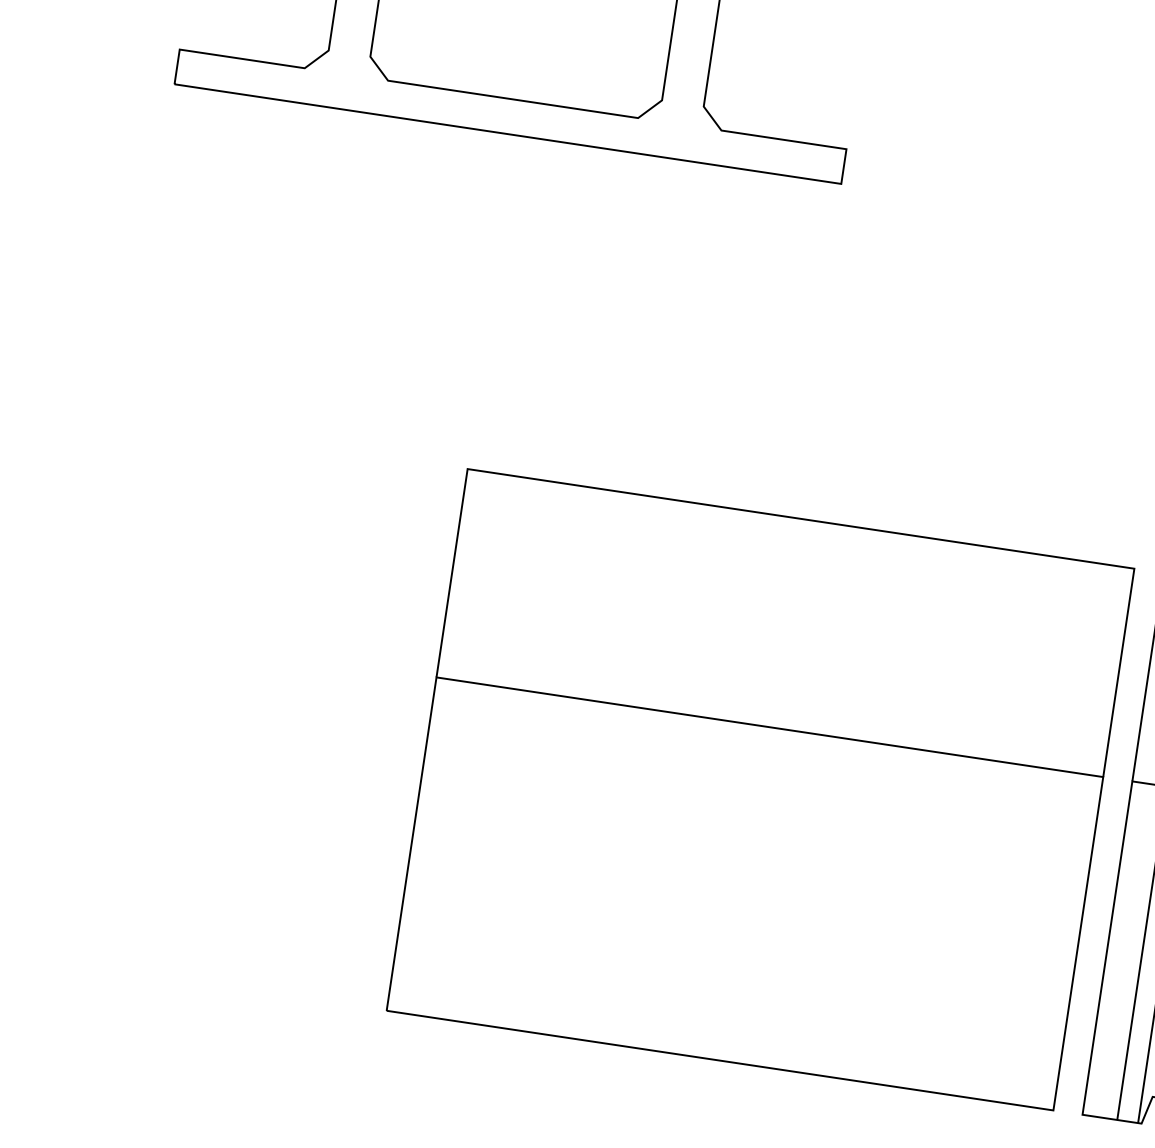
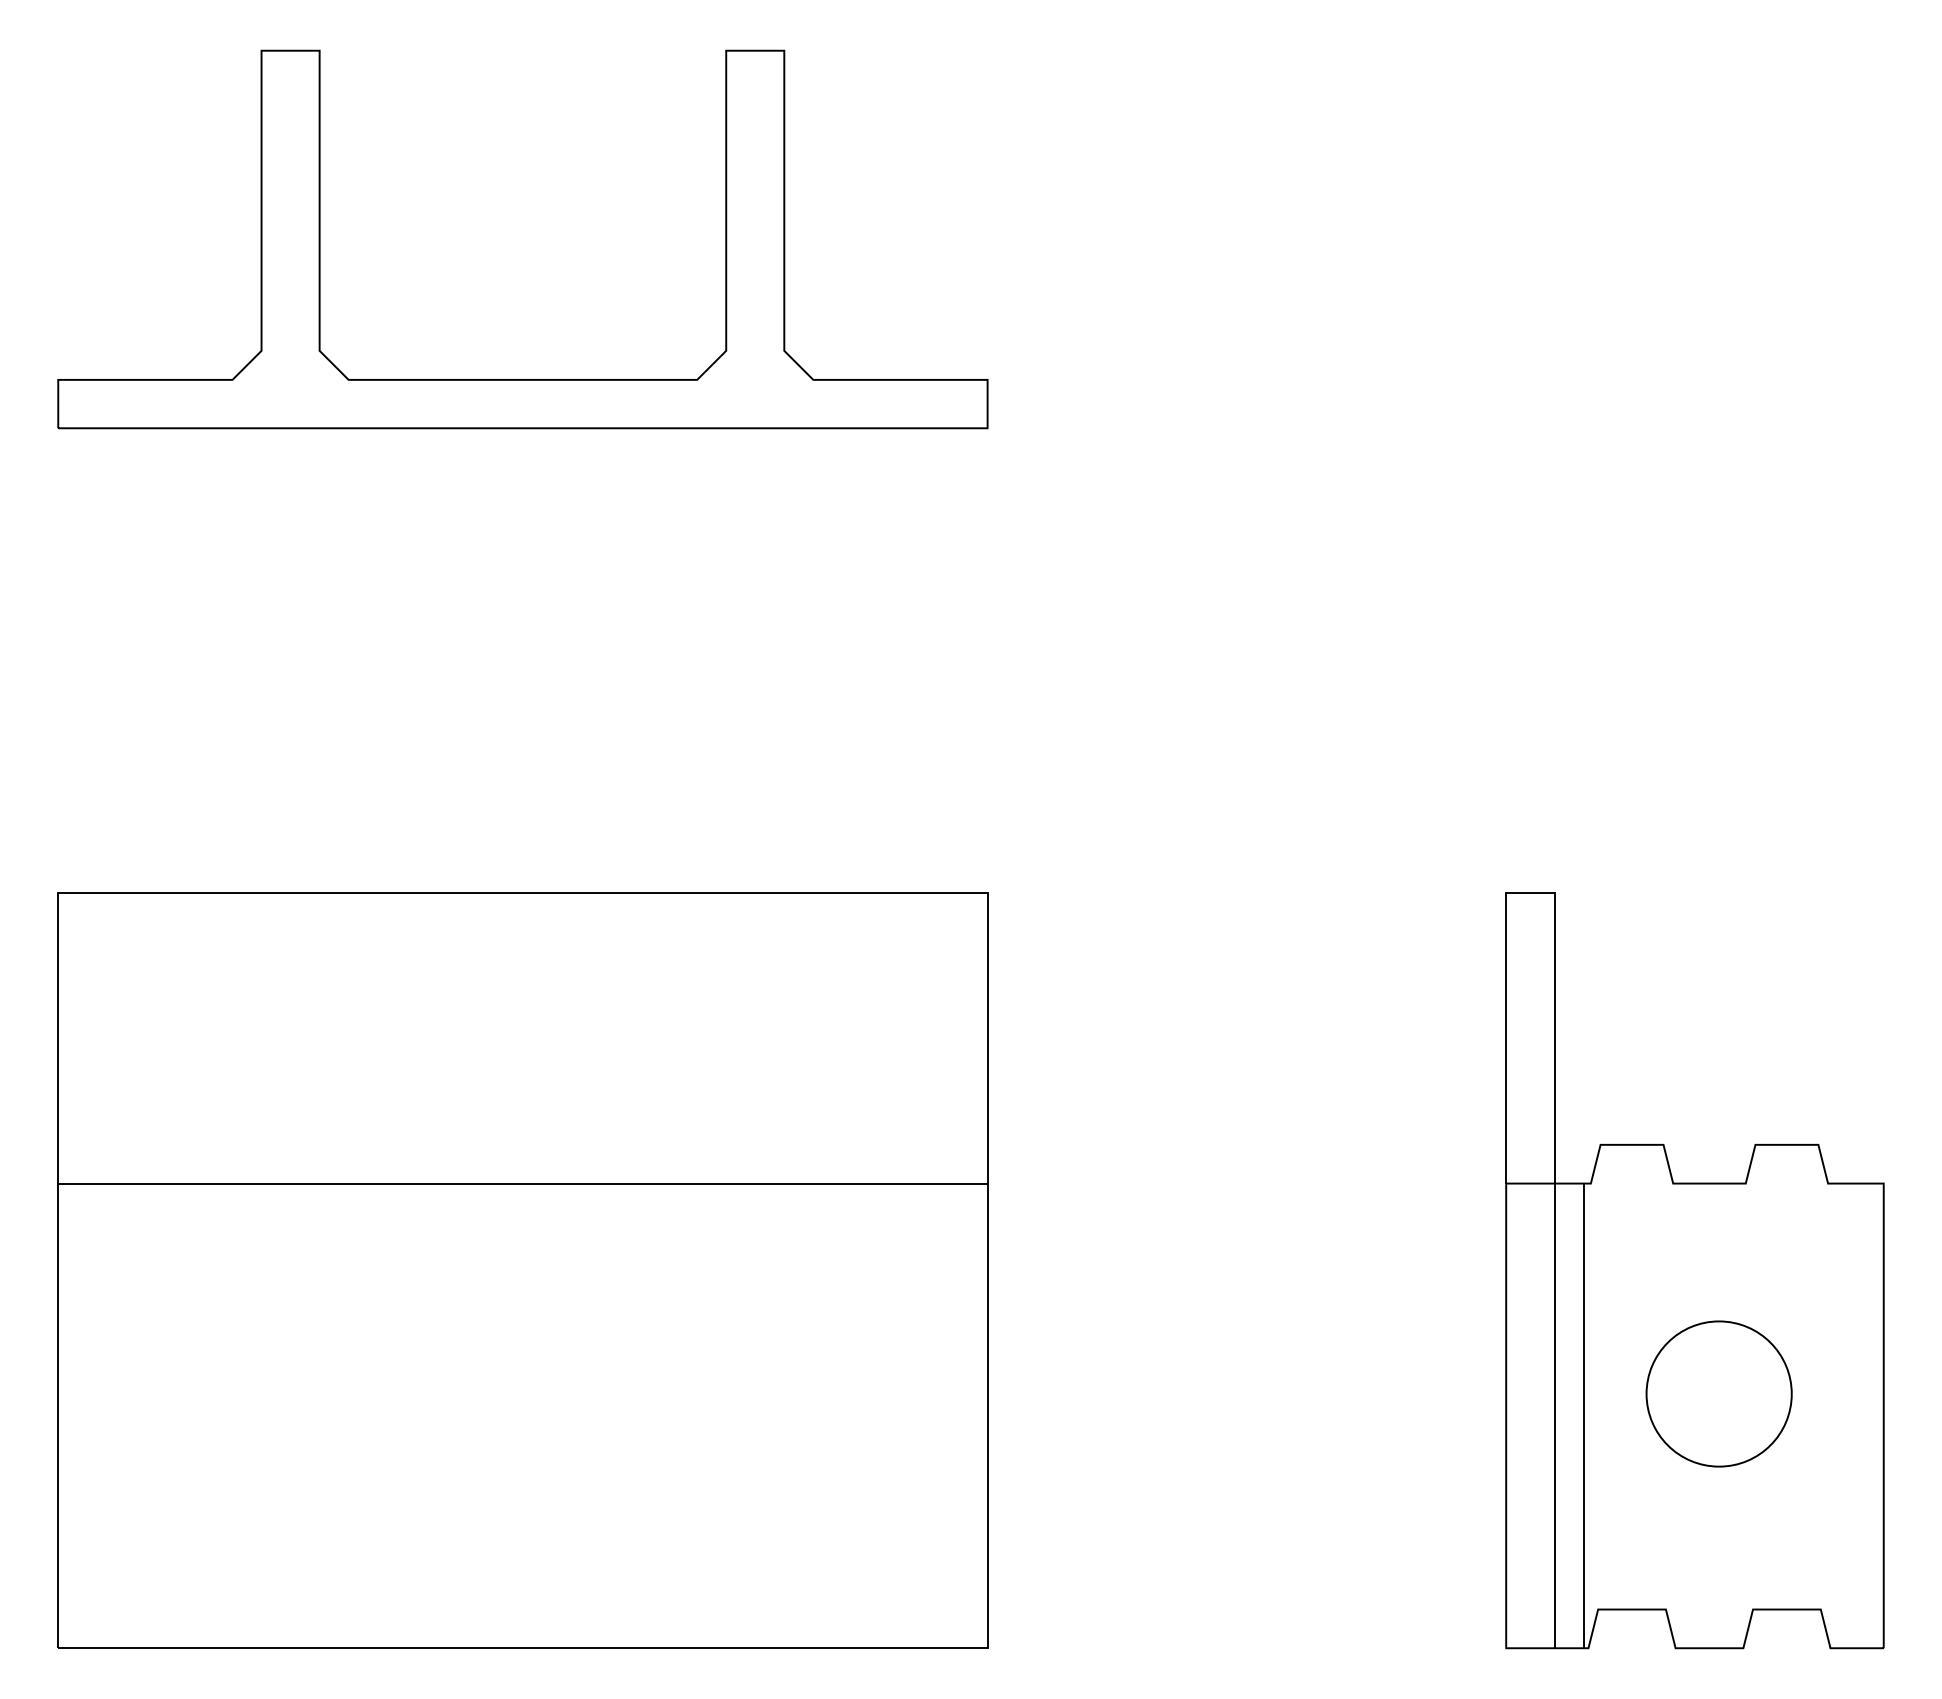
part: (760, 789) -> (522, 1270), moved

